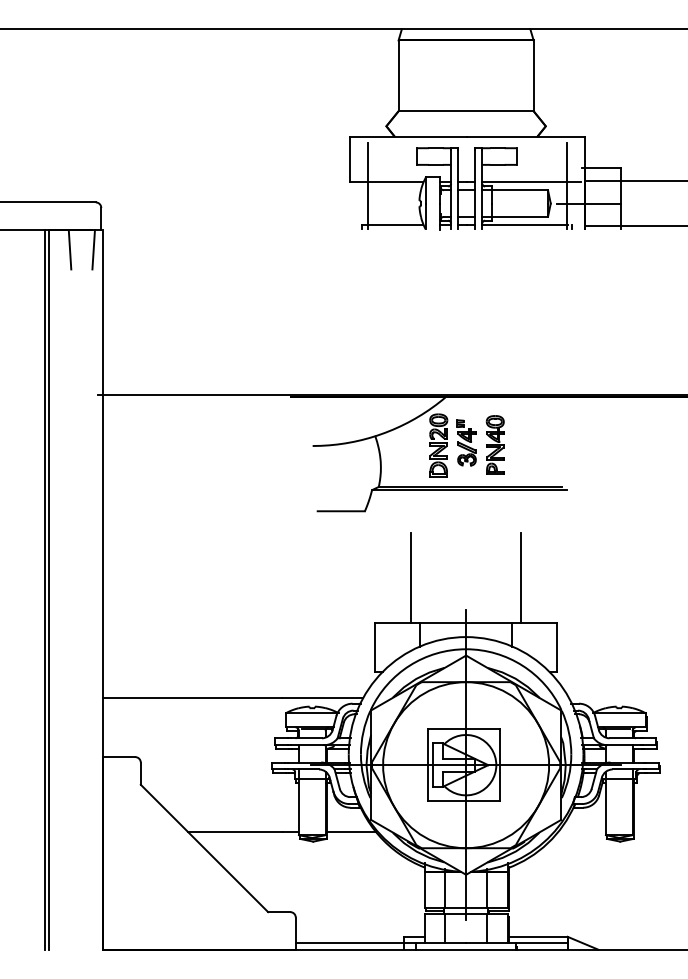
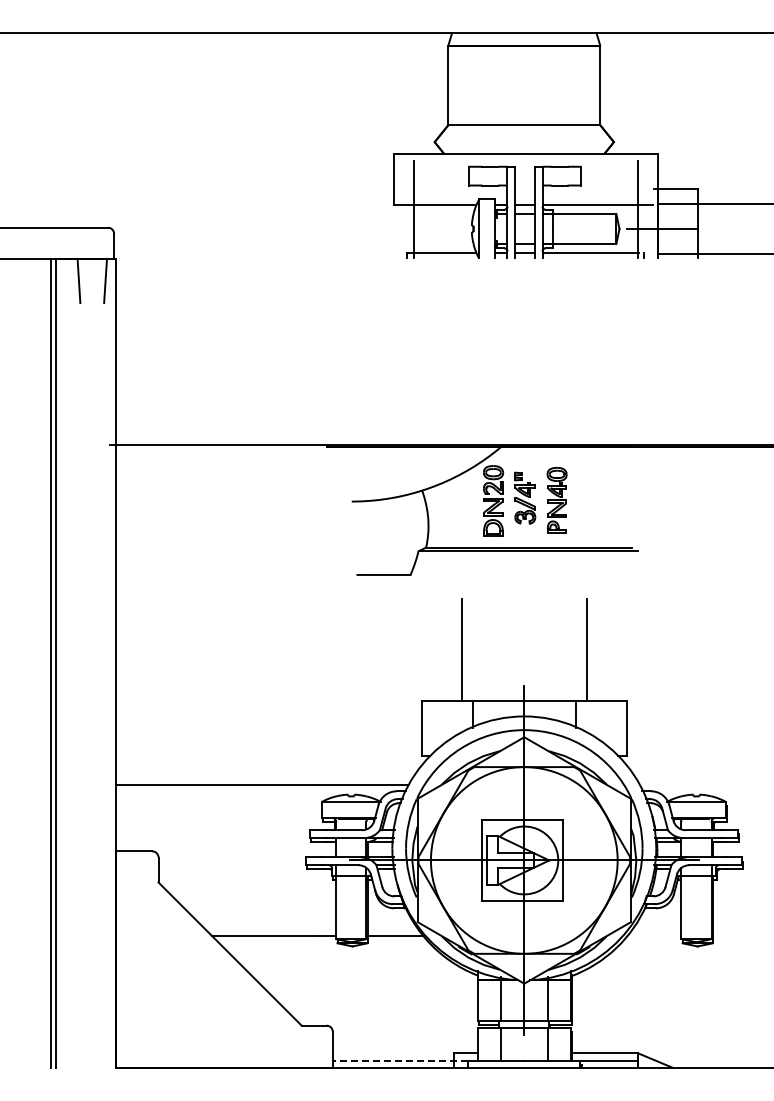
line: (356, 943) -> (400, 1060), solid -> dashed

